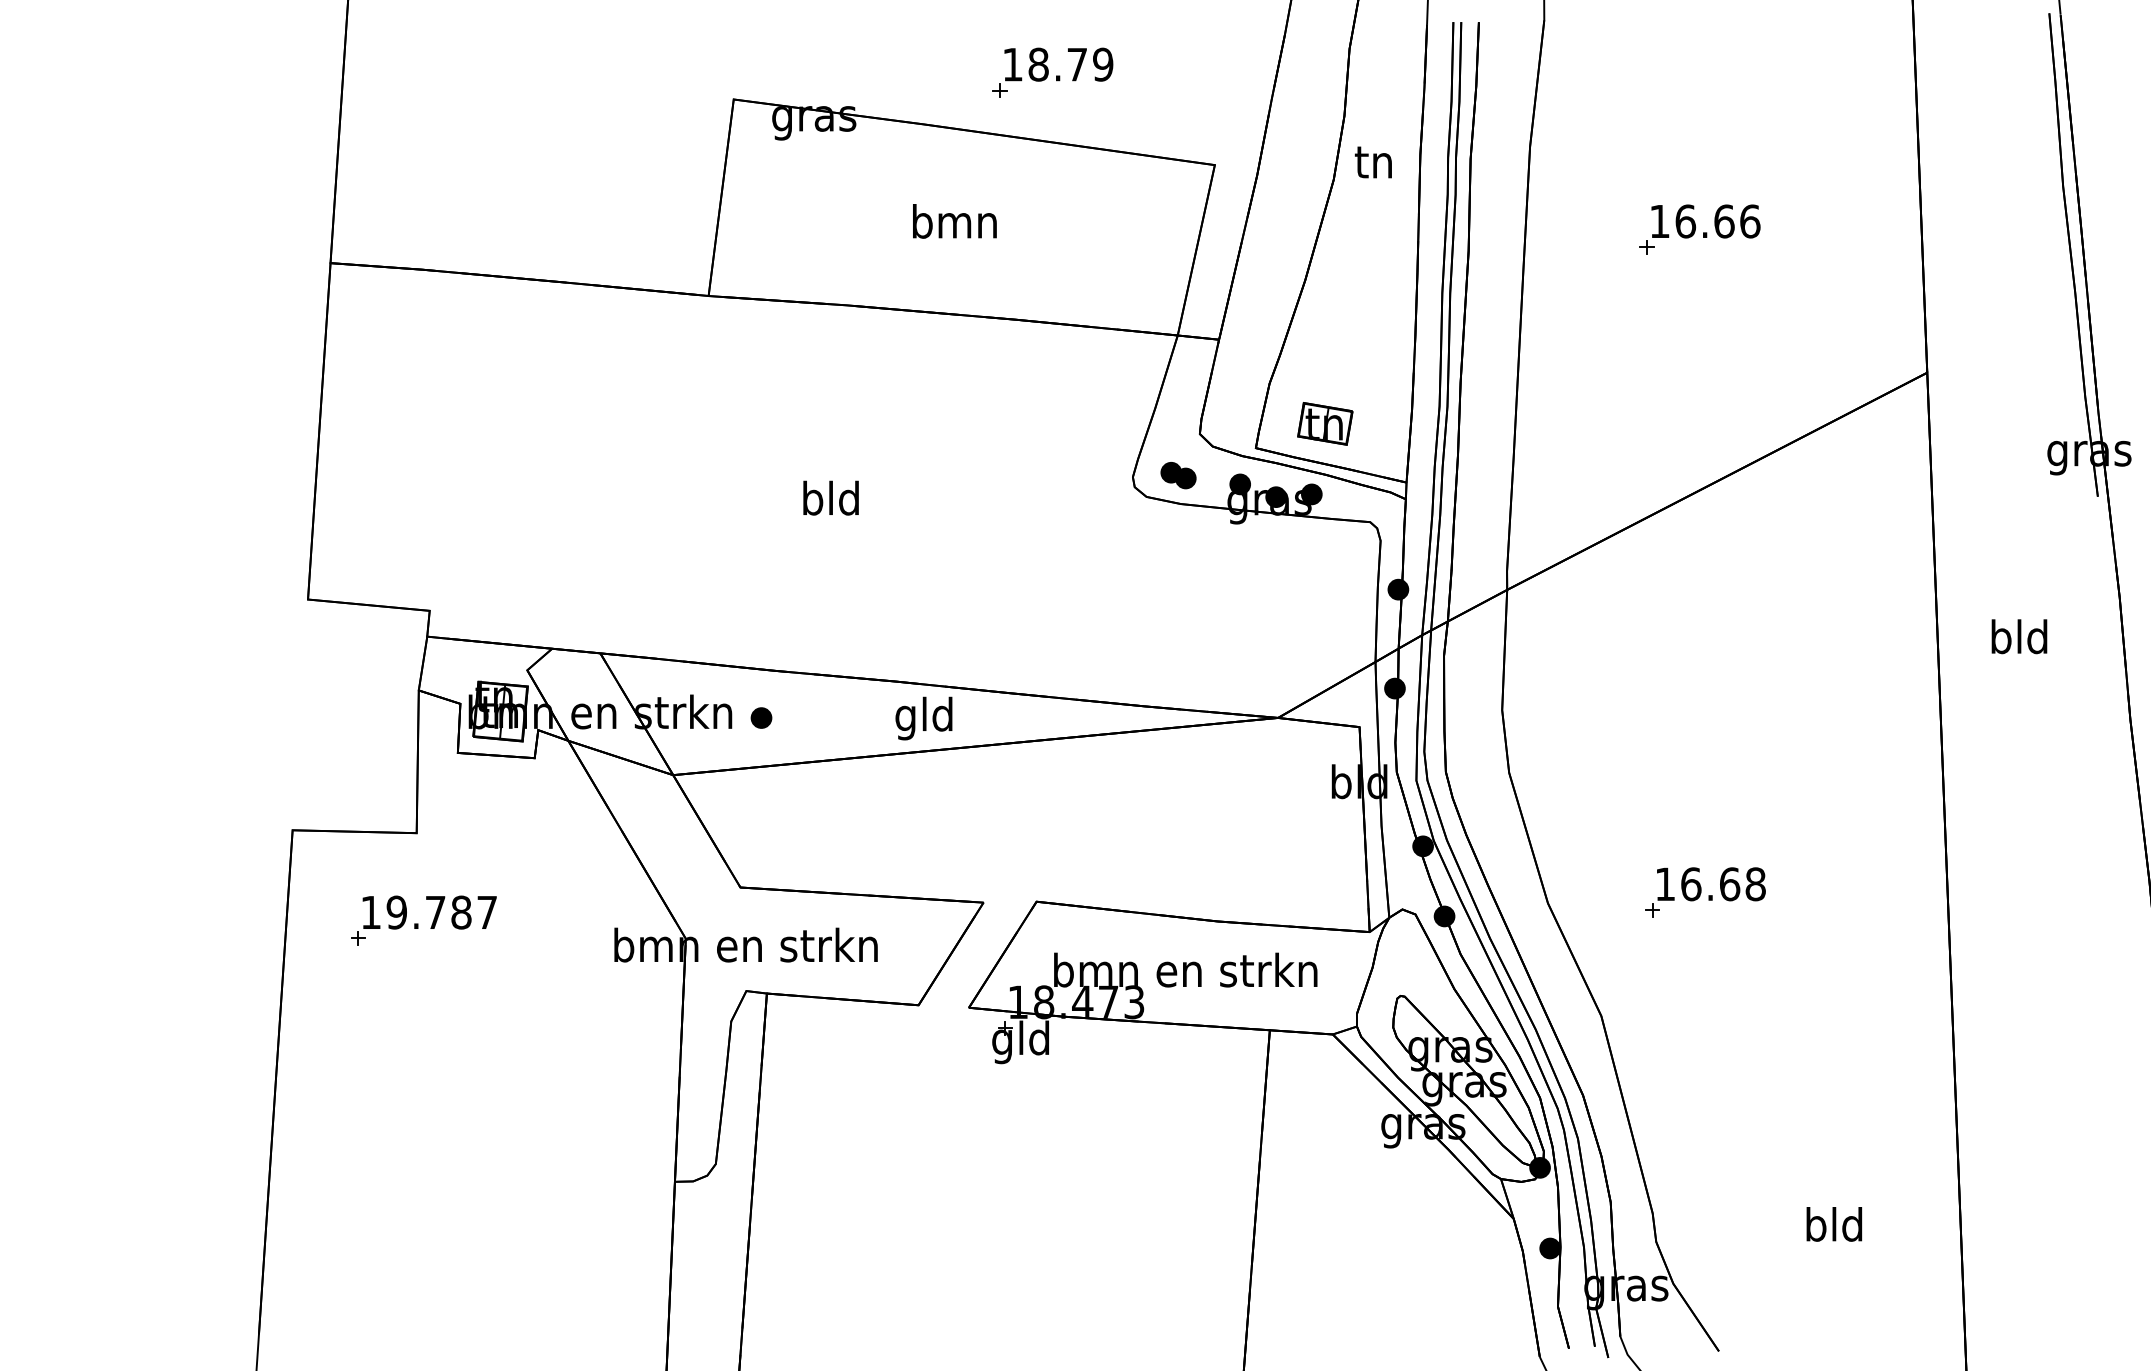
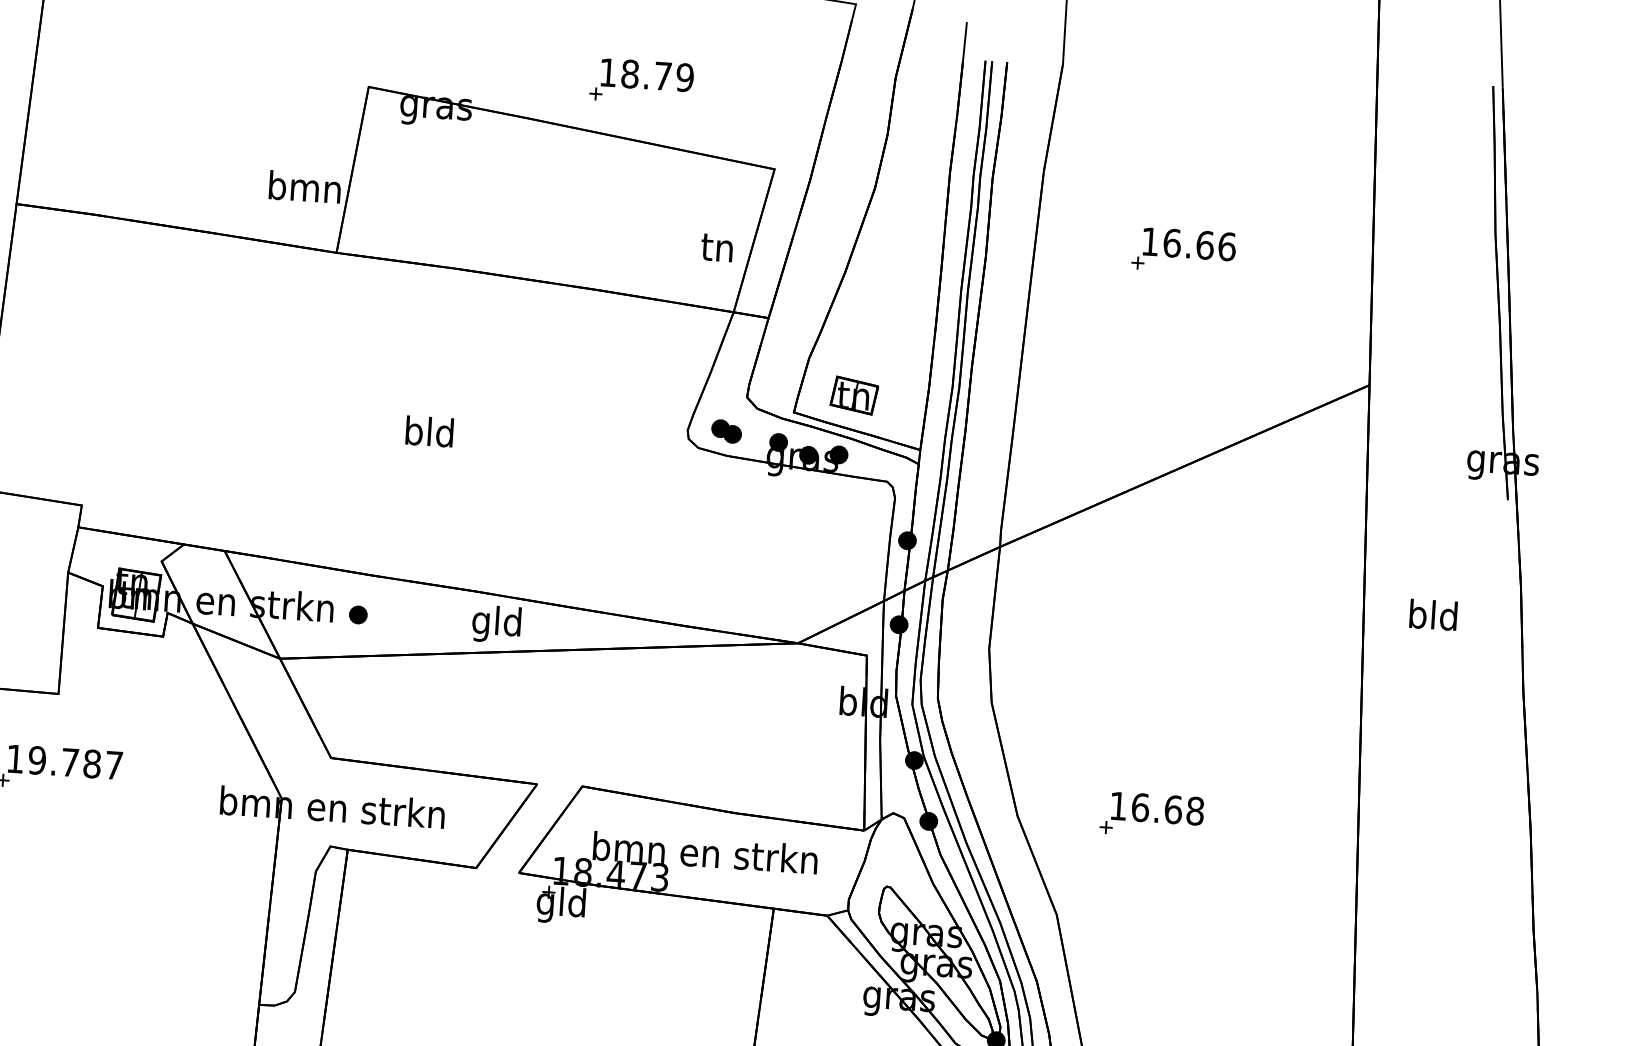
text: (1372, 162) -> (716, 247), moved
text: (954, 221) -> (304, 187), moved

